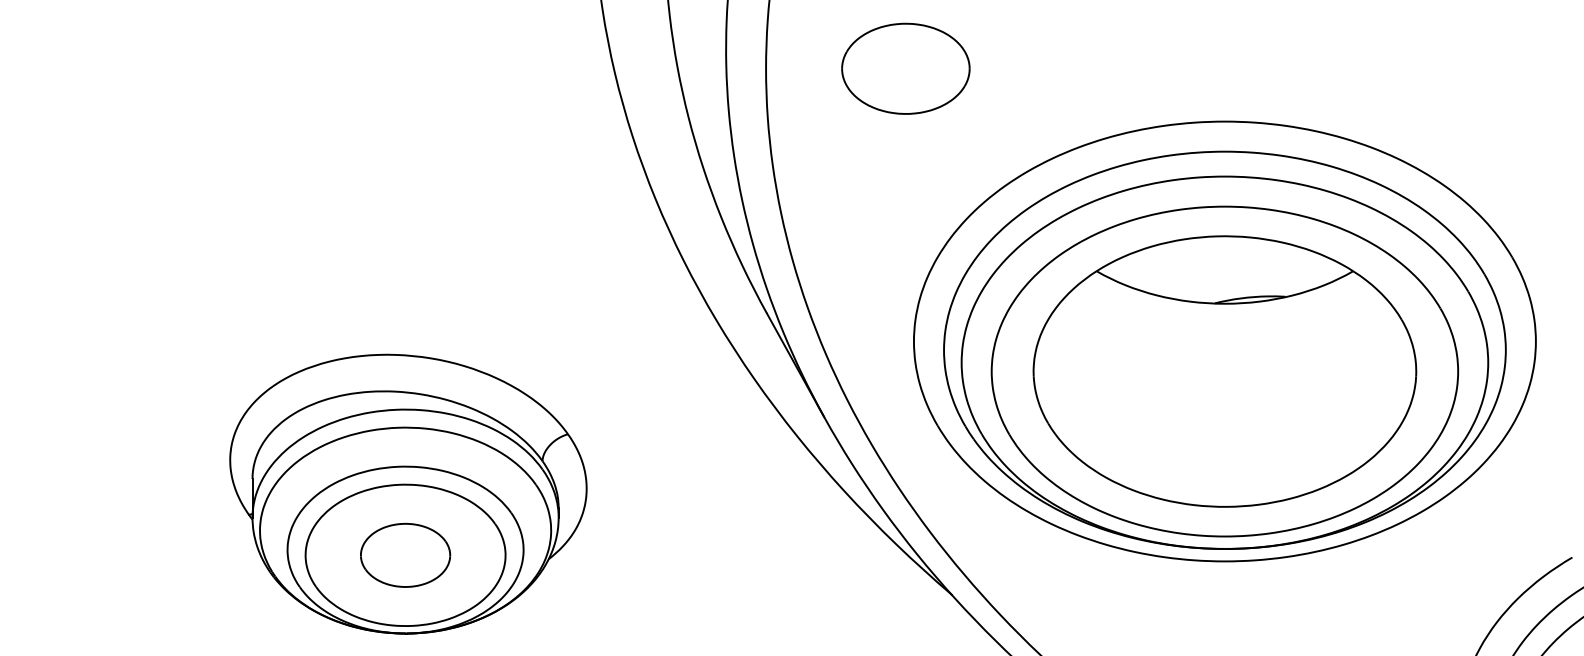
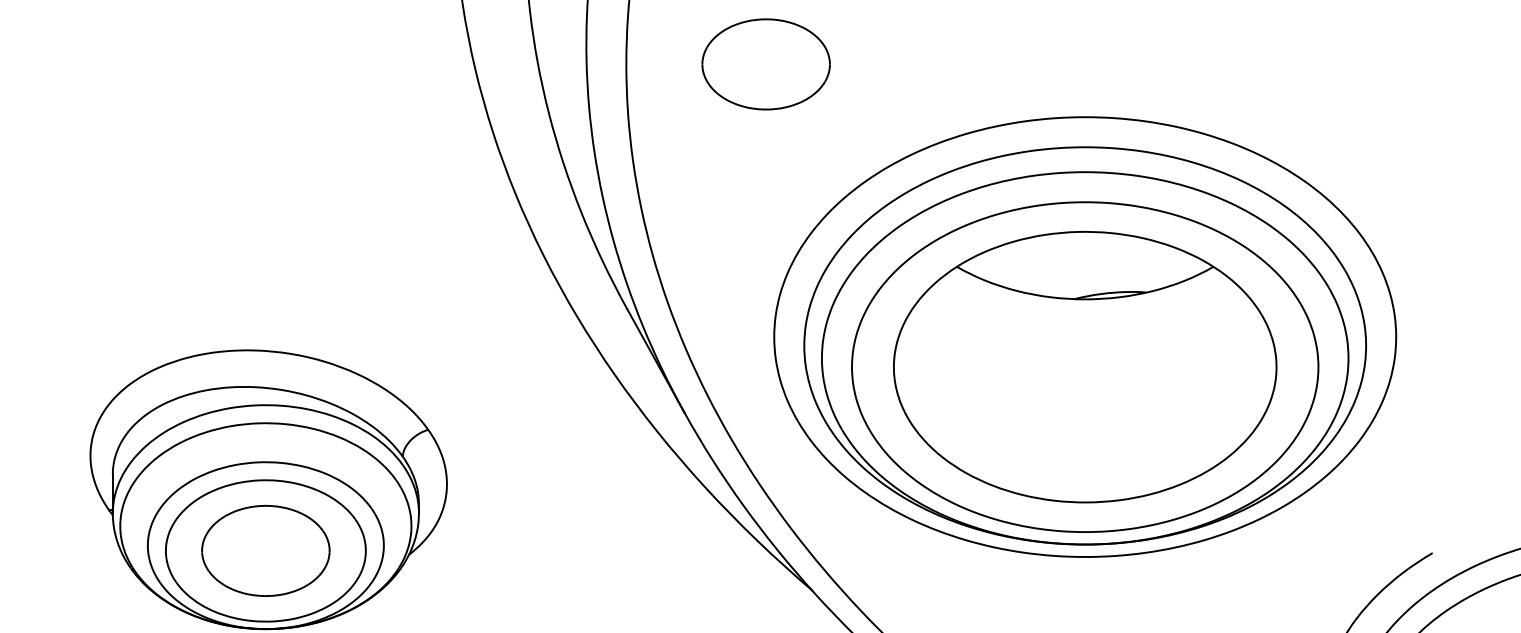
part: (405, 555) -> (265, 551), size x1.43

